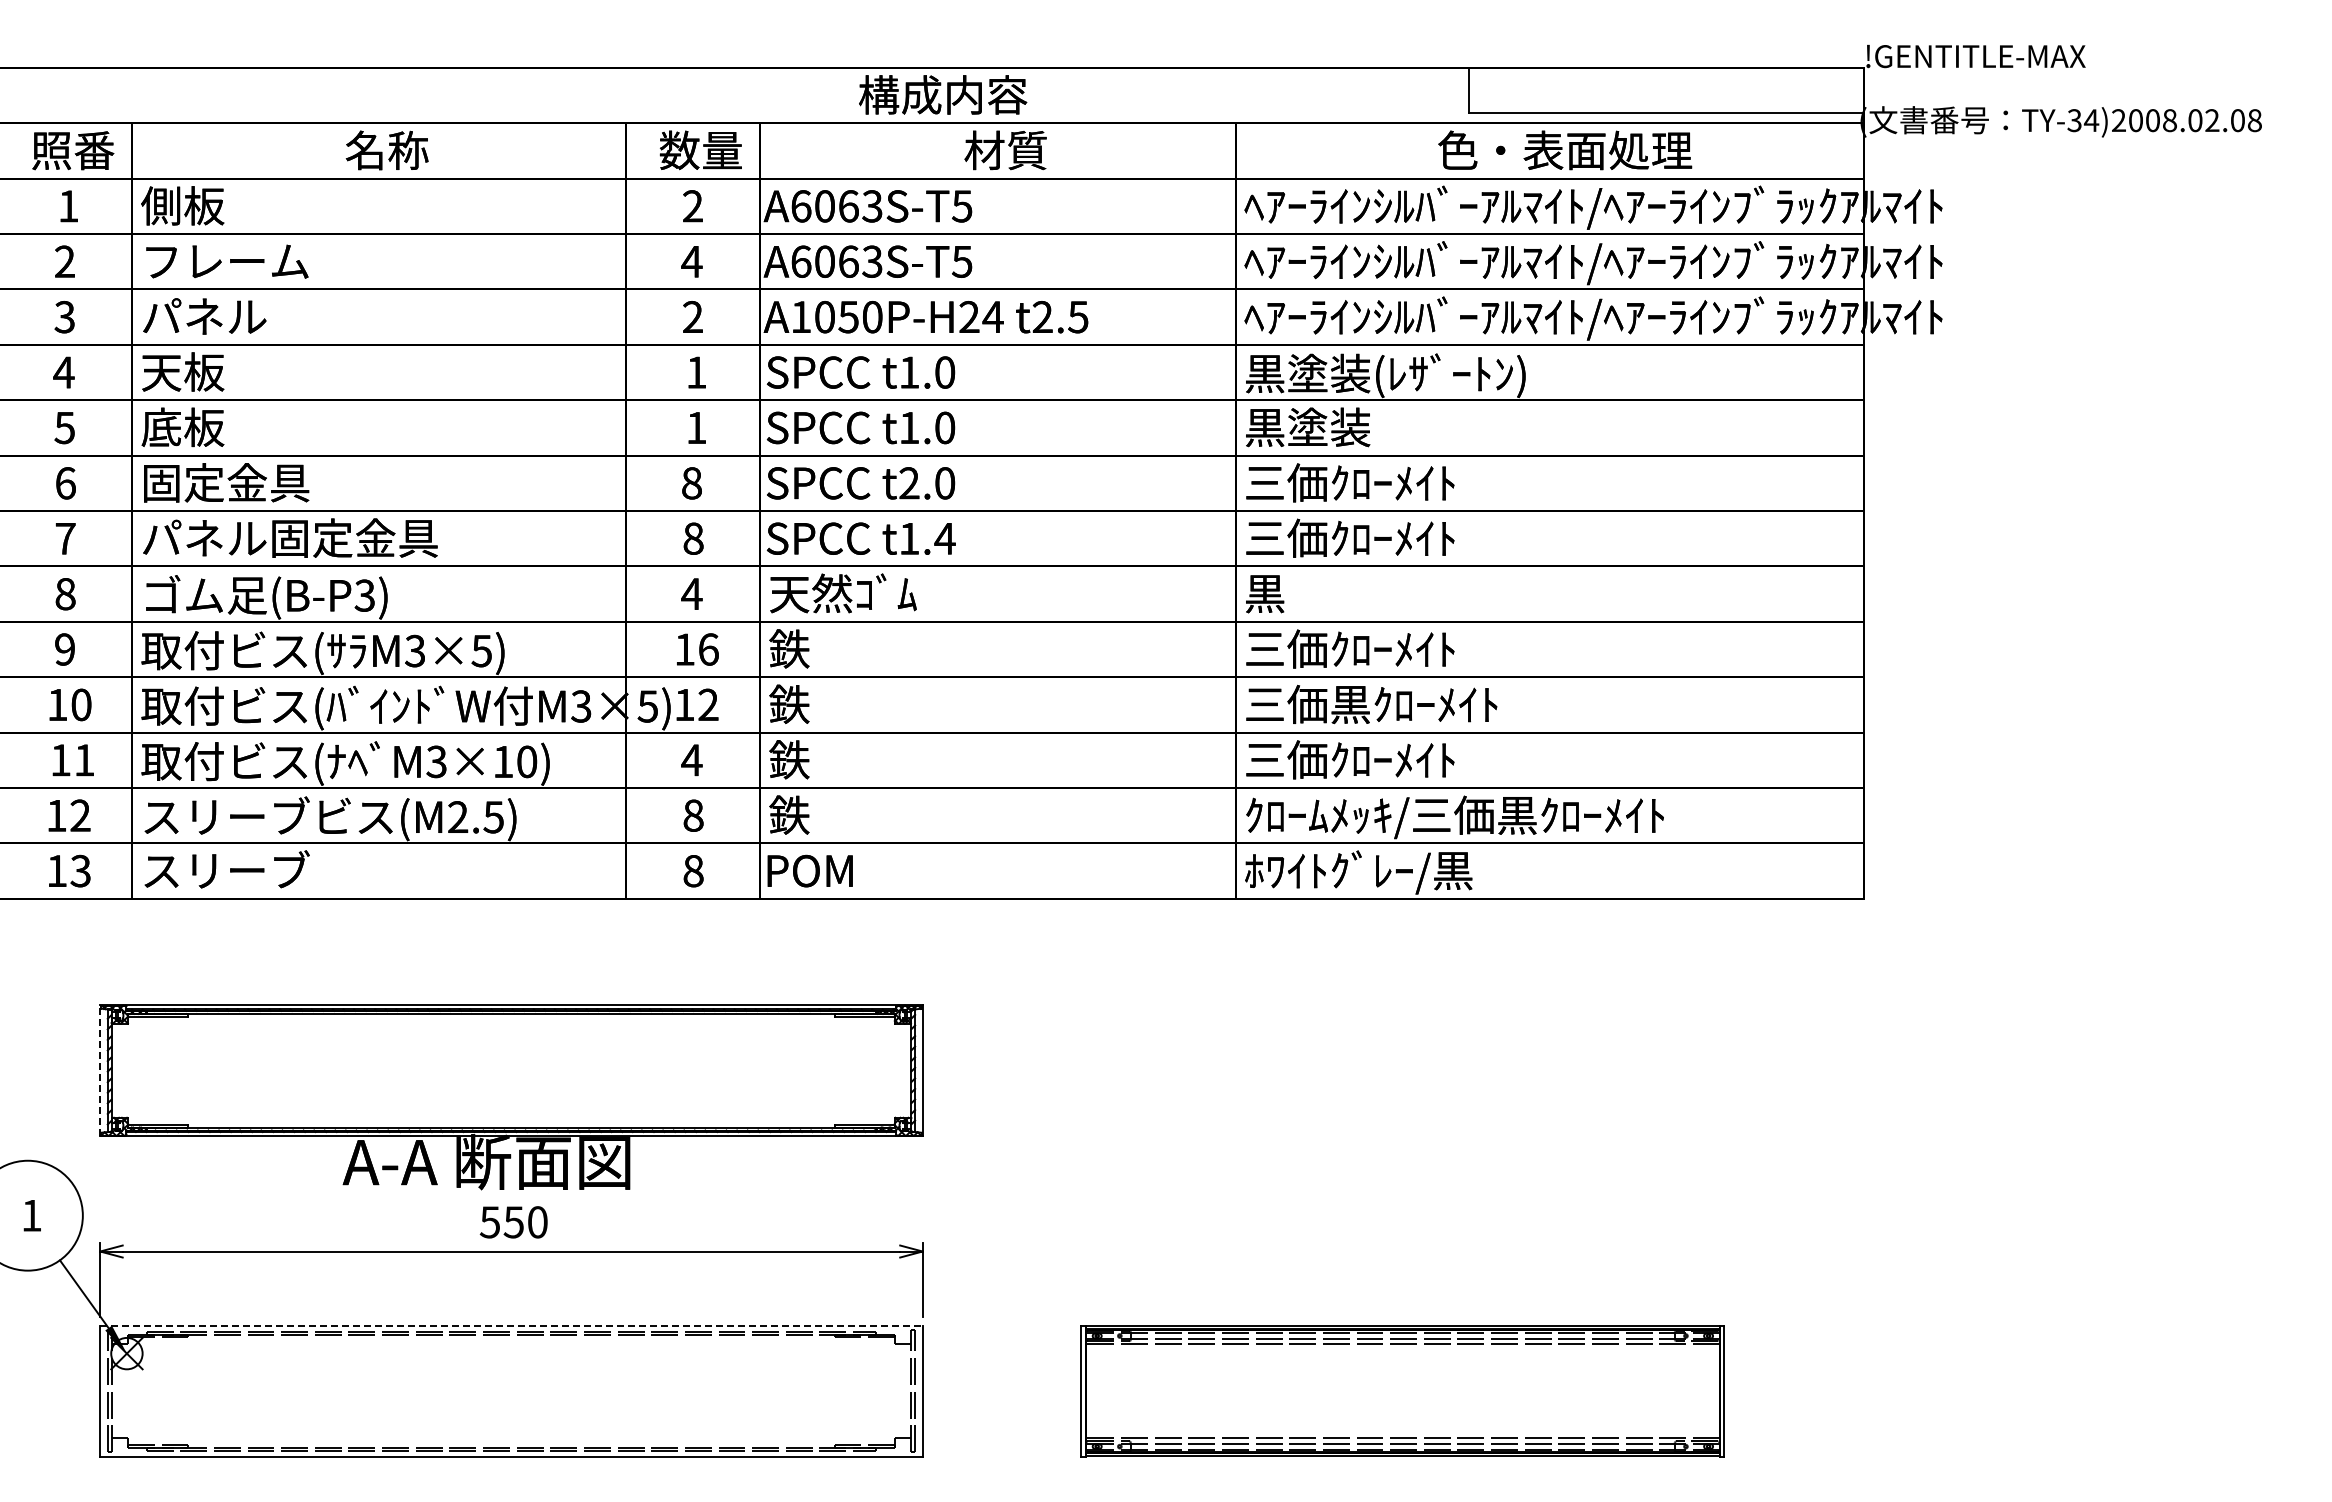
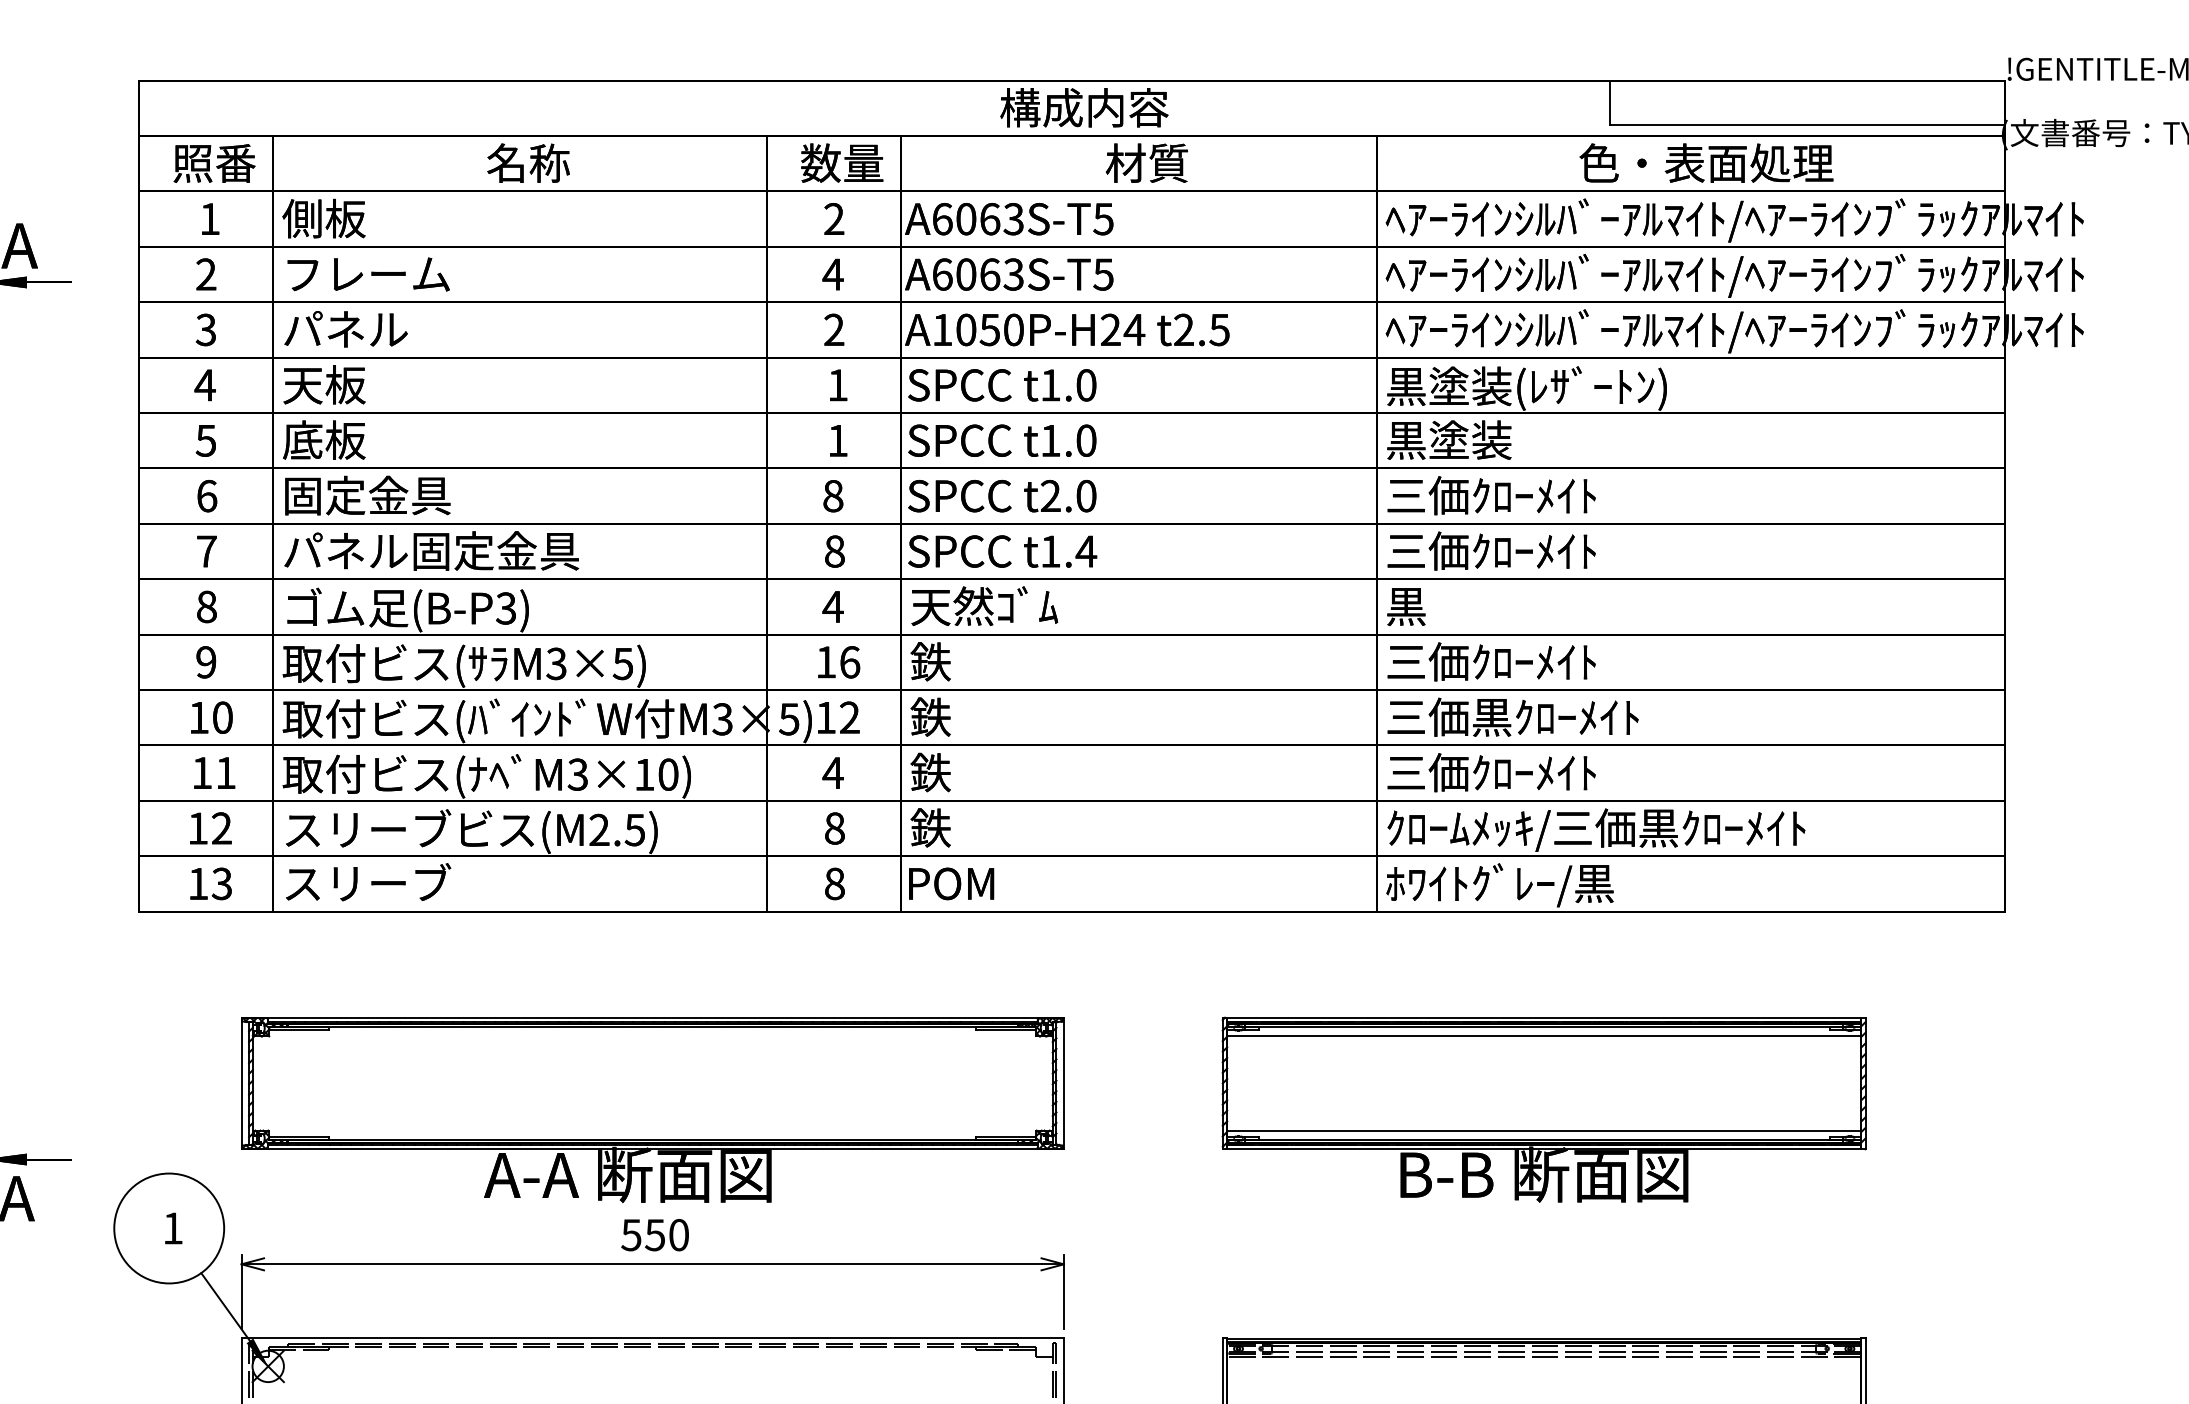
line: (100, 1070) -> (241, 1083), dashed -> solid
part: (1402, 1096) -> (1543, 1109), added
line: (511, 1325) -> (652, 1338), dashed -> solid

